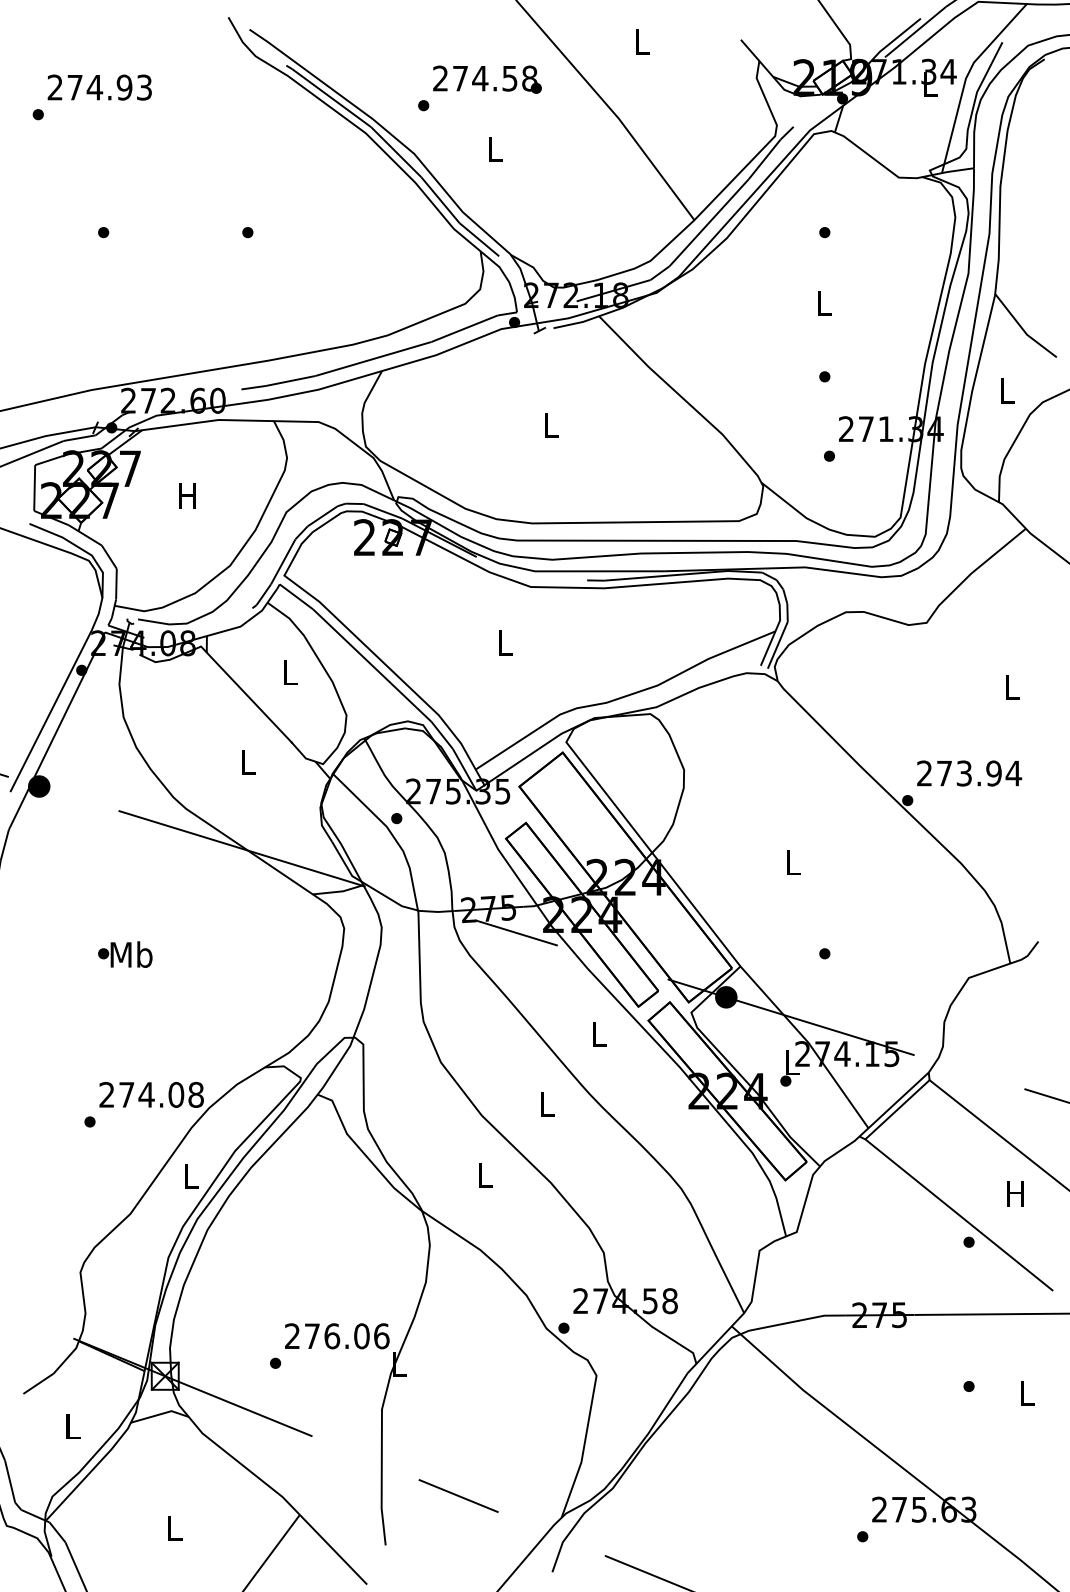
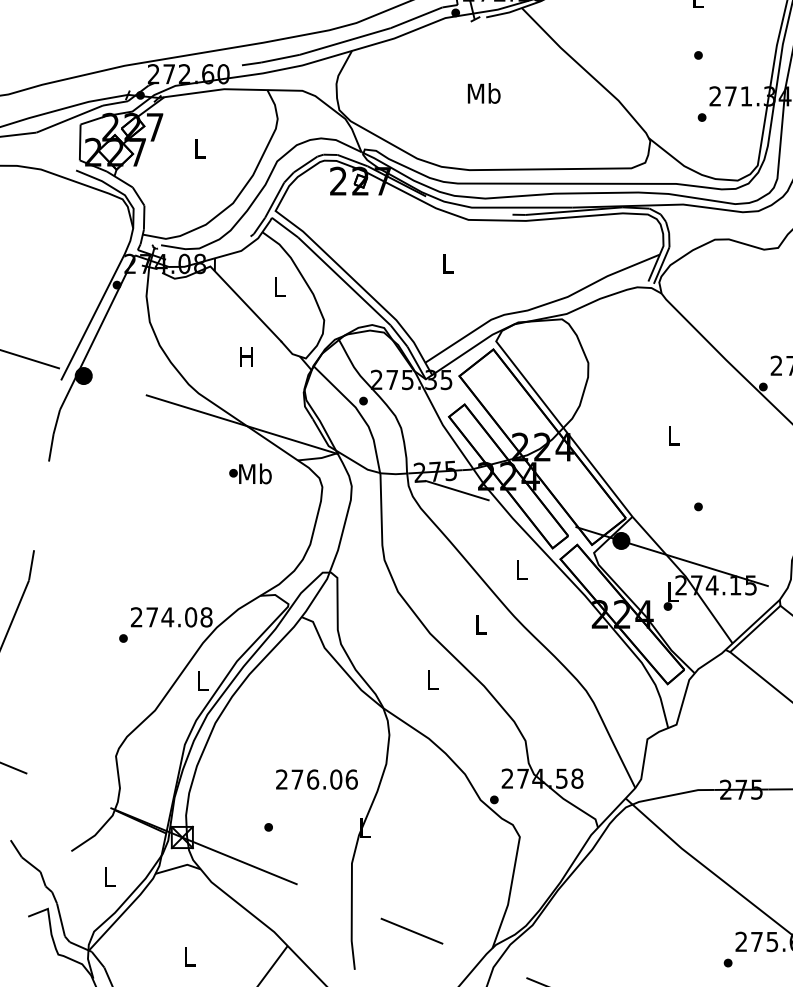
text: (550, 425) -> (483, 93), L -> Mb
text: (187, 495) -> (199, 148), H -> L
text: (247, 762) -> (246, 357), L -> H
text: (125, 954) -> (250, 473), moved
text: (337, 1336) -> (317, 779), moved

